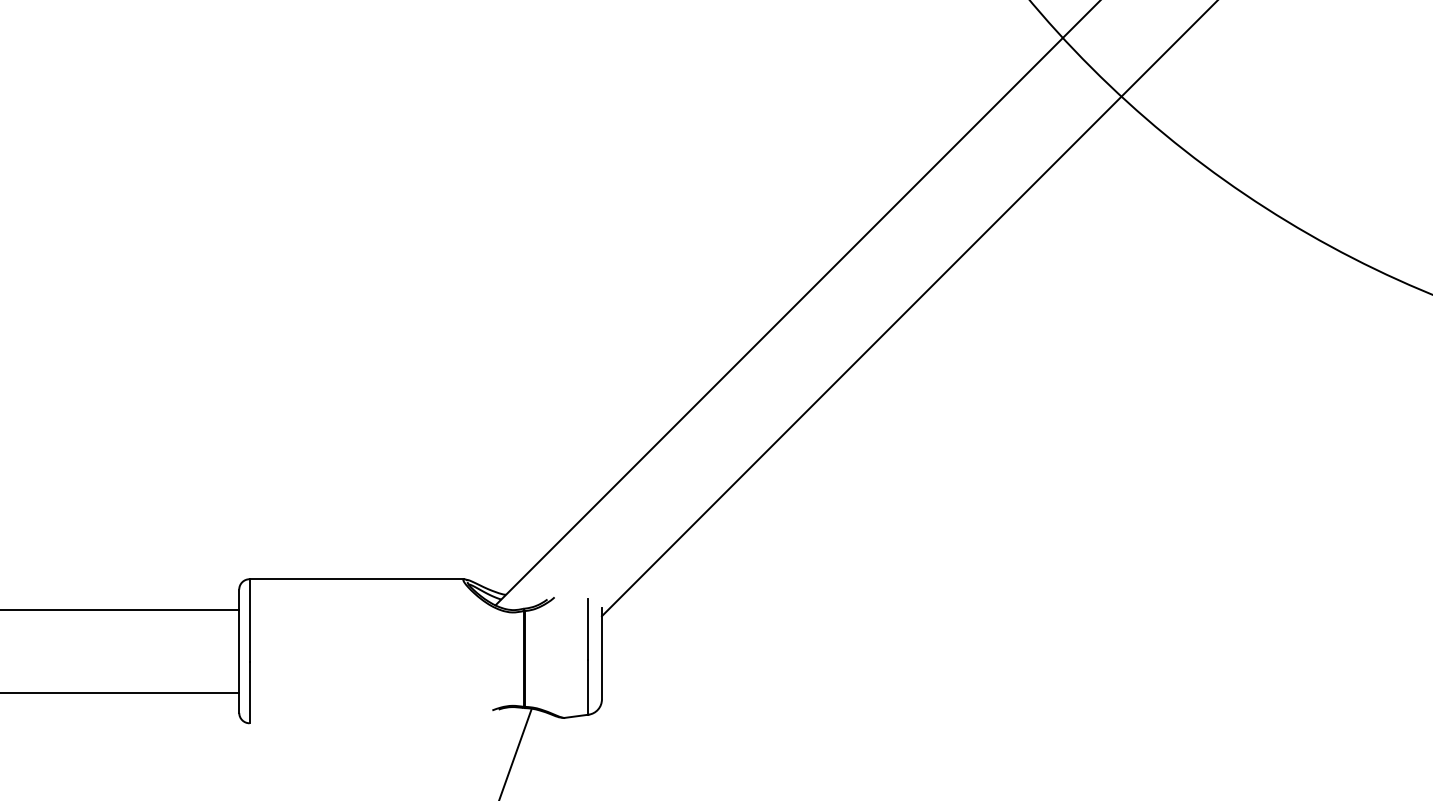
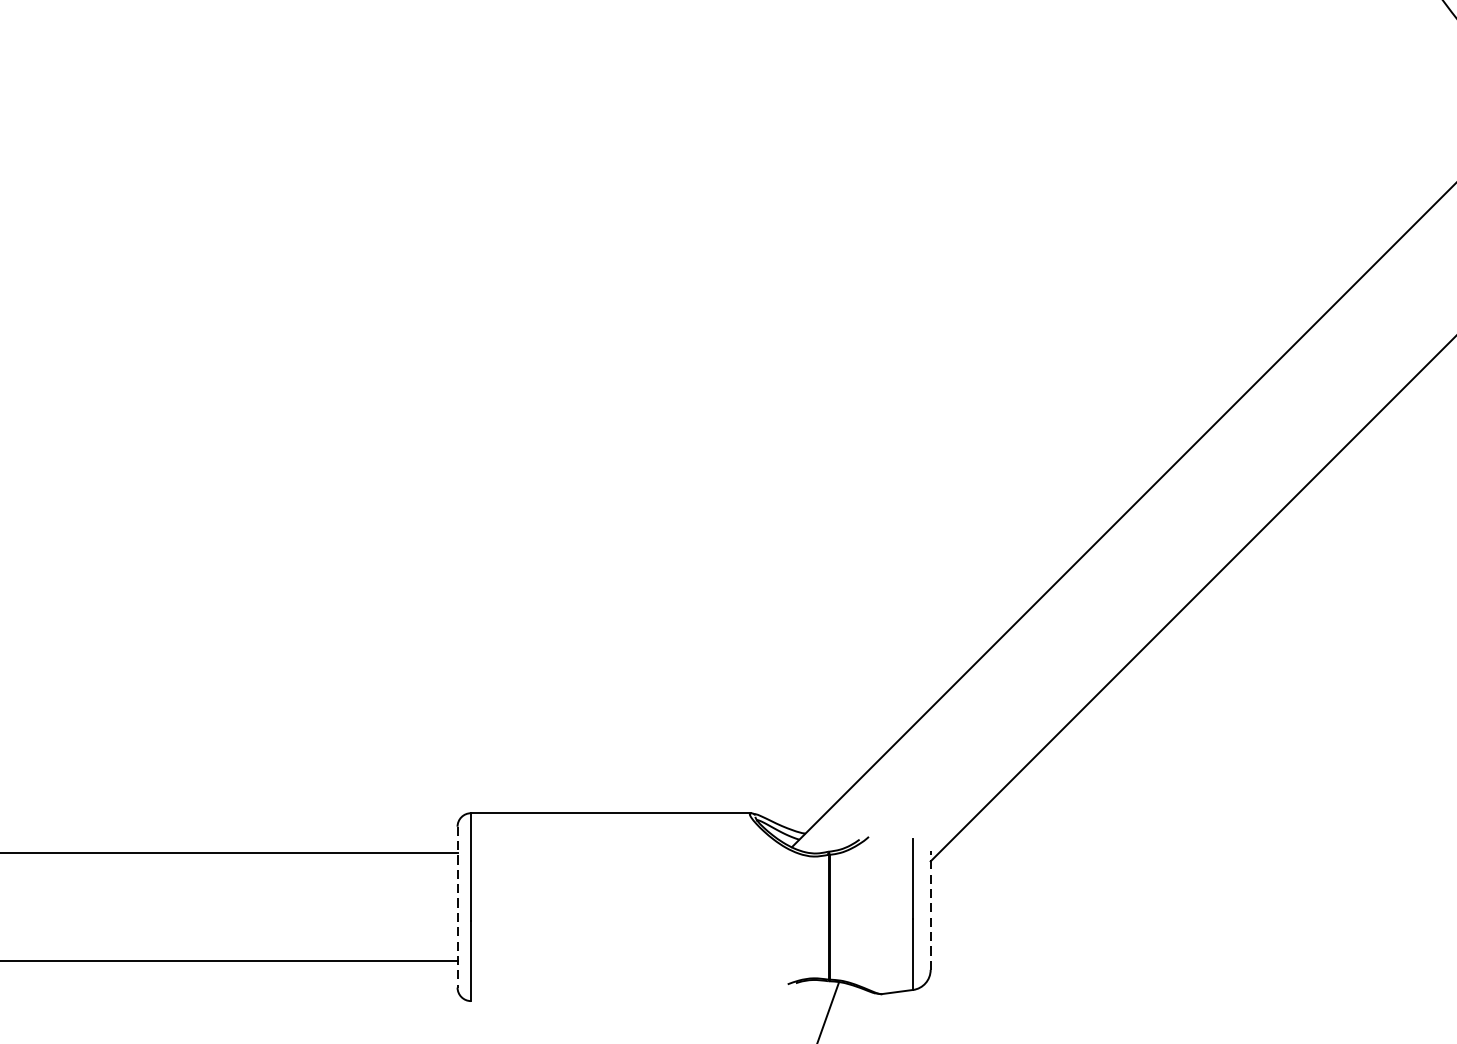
line: (239, 651) -> (457, 907), solid -> dashed
line: (601, 653) -> (930, 910), solid -> dashed

